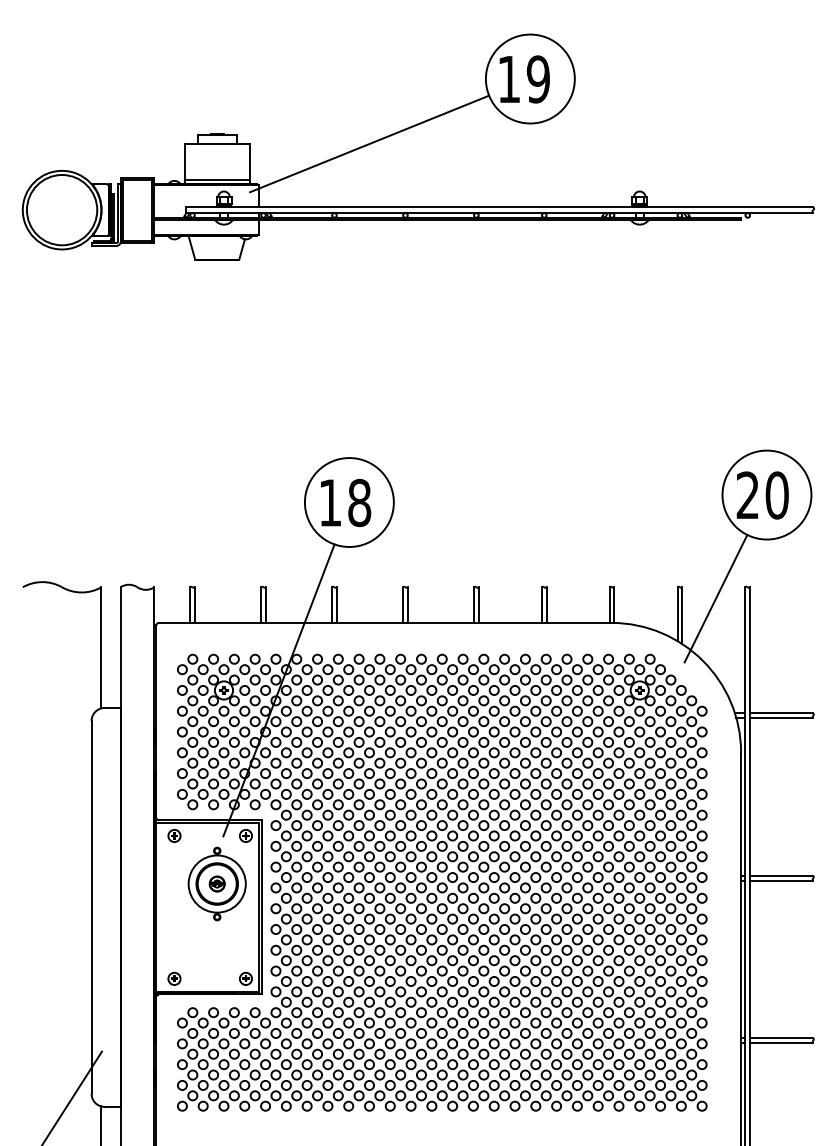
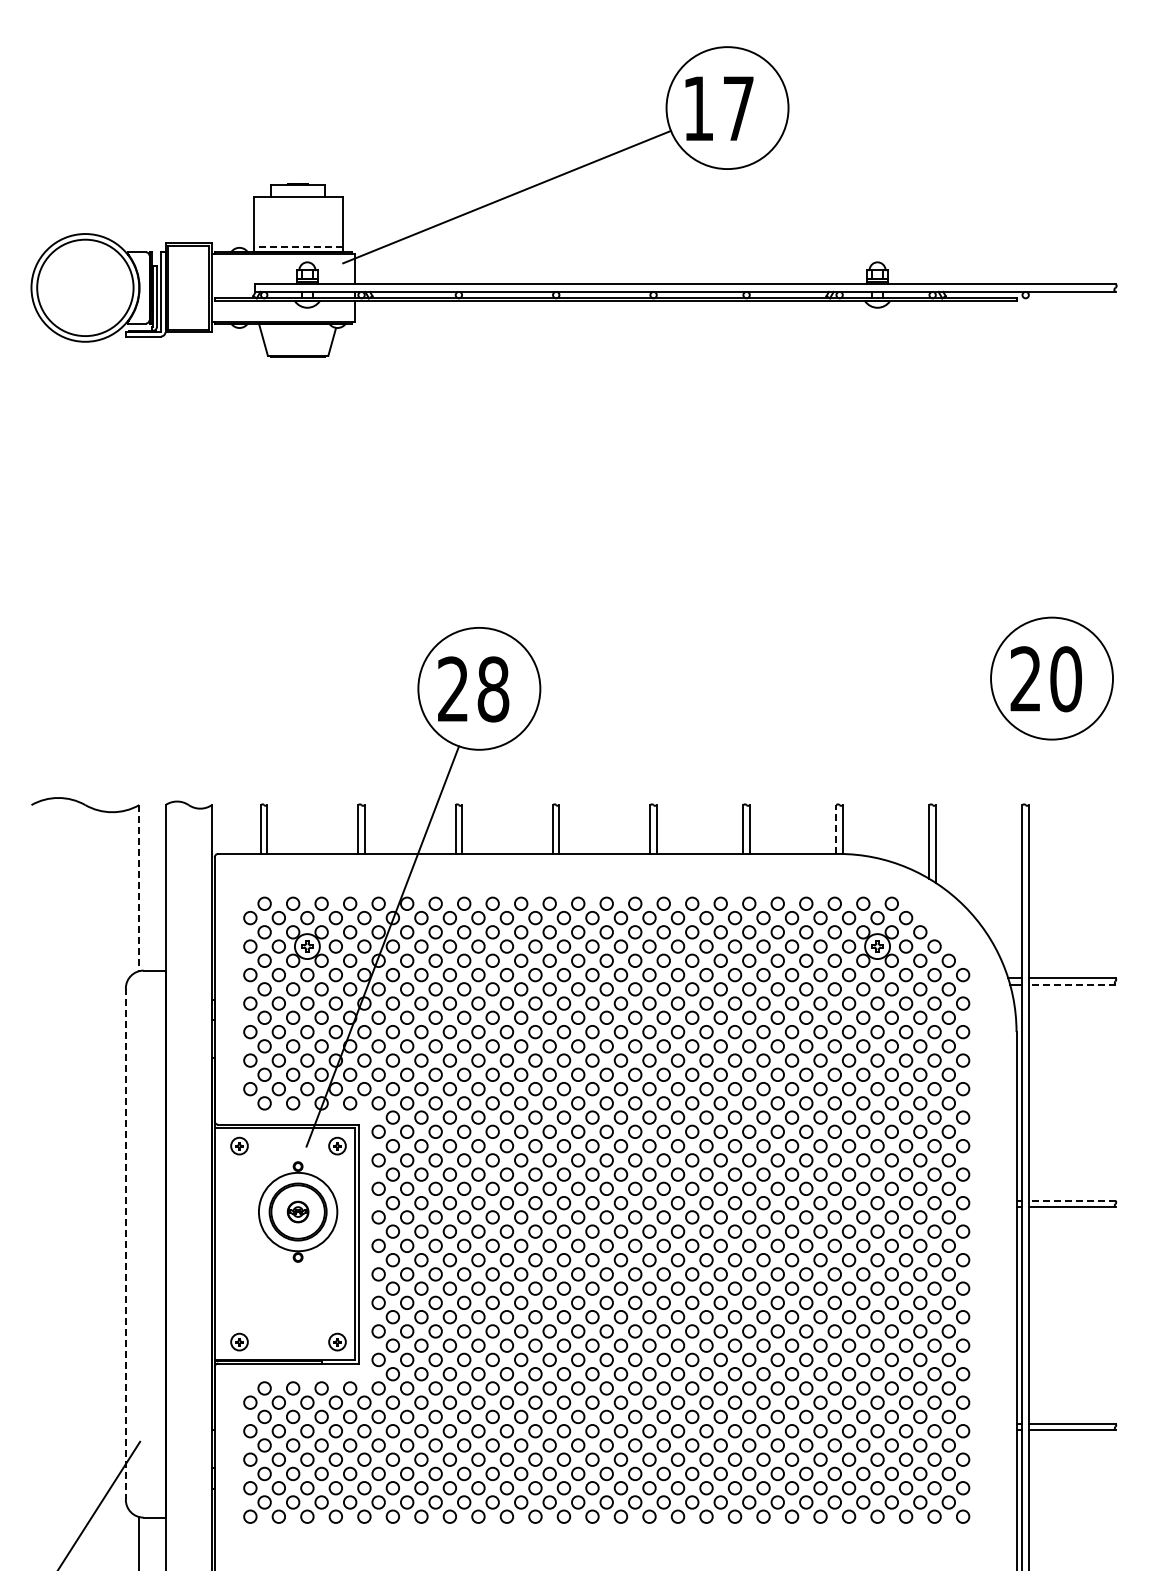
text: (538, 79) -> (738, 108), 19 -> 17
line: (217, 179) -> (298, 246), solid -> dashed
text: (329, 502) -> (452, 688), 18 -> 28
line: (716, 598) -> (982, 820), removed
line: (609, 605) -> (836, 829), solid -> dashed
line: (101, 648) -> (139, 888), solid -> dashed
line: (781, 718) -> (1071, 984), solid -> dashed
line: (781, 875) -> (1071, 1200), solid -> dashed
line: (91, 907) -> (125, 1244), solid -> dashed

